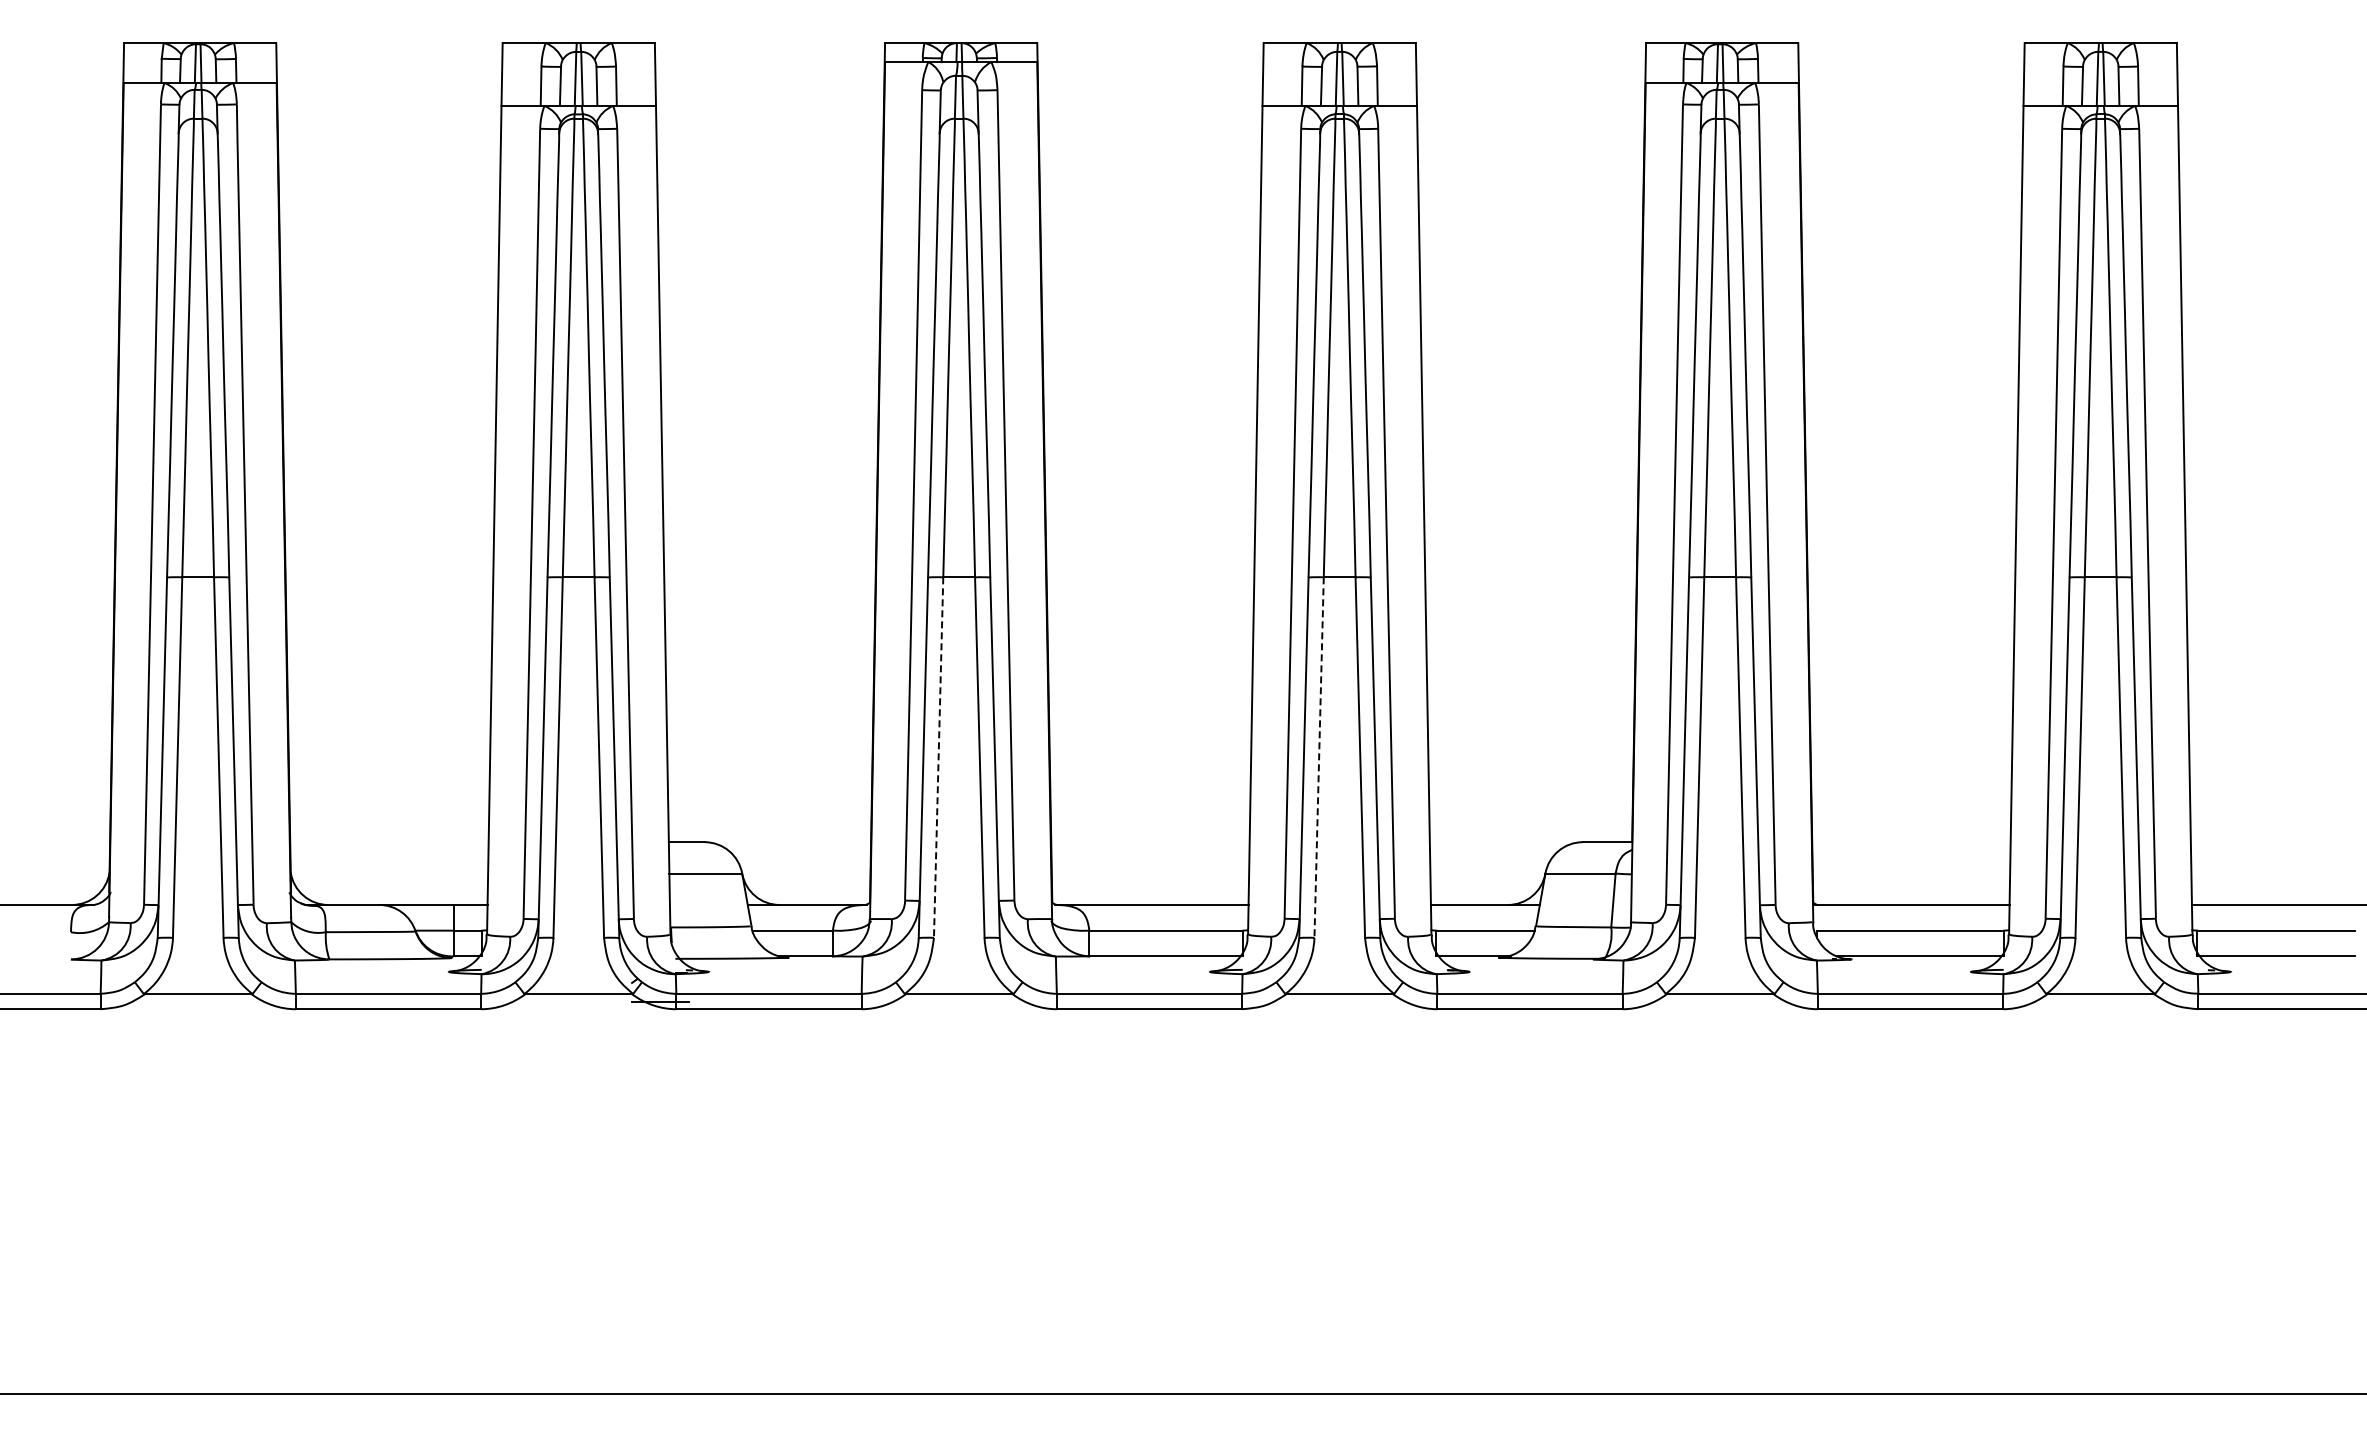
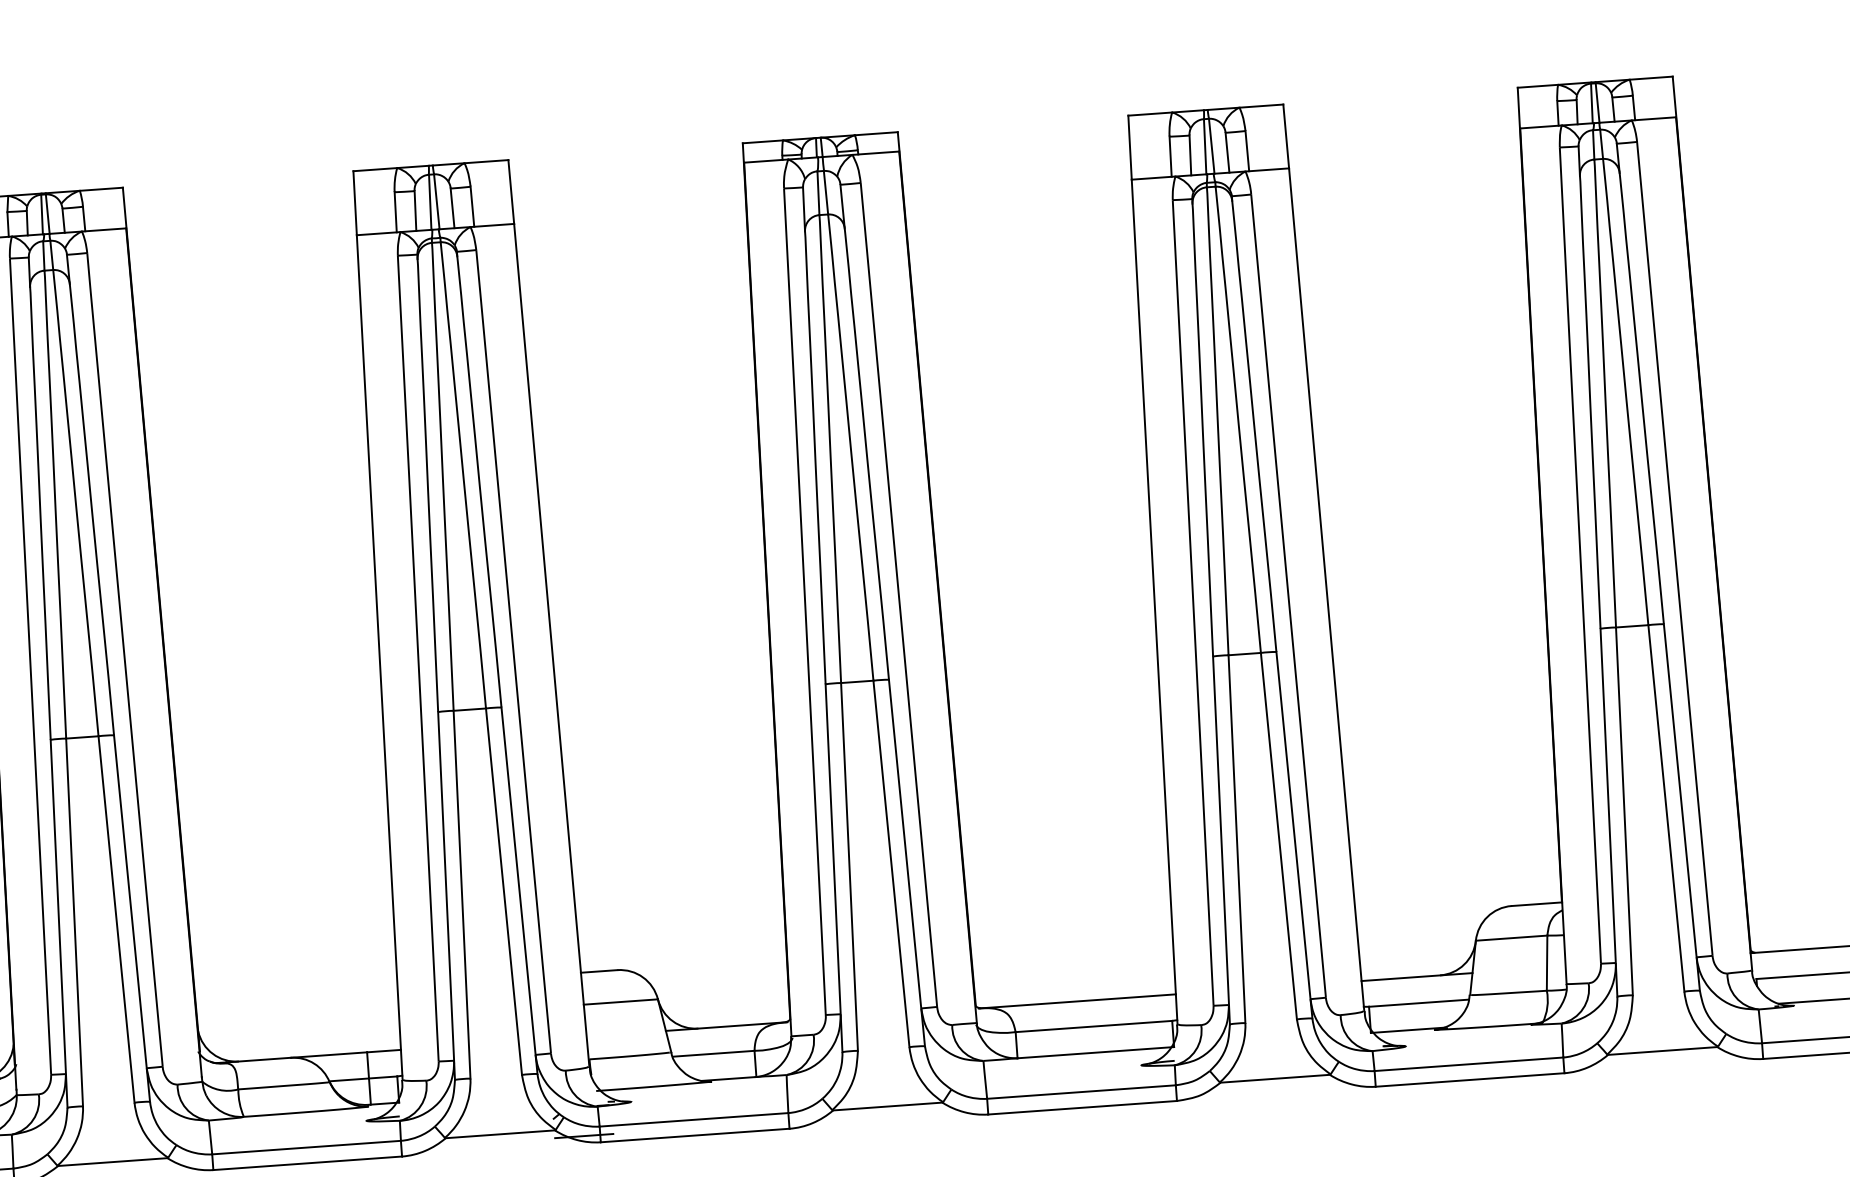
line: (938, 758) -> (849, 867), dashed -> solid
line: (1319, 758) -> (1237, 840), dashed -> solid

